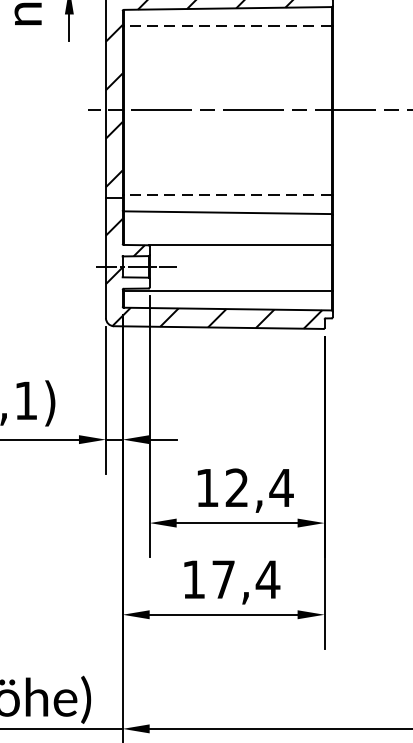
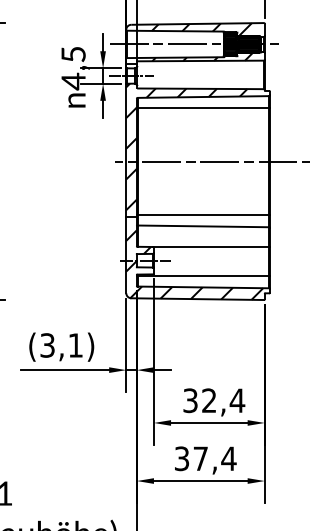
line: (227, 25) -> (203, 107), dashed -> solid
line: (227, 195) -> (203, 215), dashed -> solid
text: (207, 487) -> (190, 400), 12,4 -> 32,4
text: (194, 579) -> (182, 458), 17,4 -> 37,4

